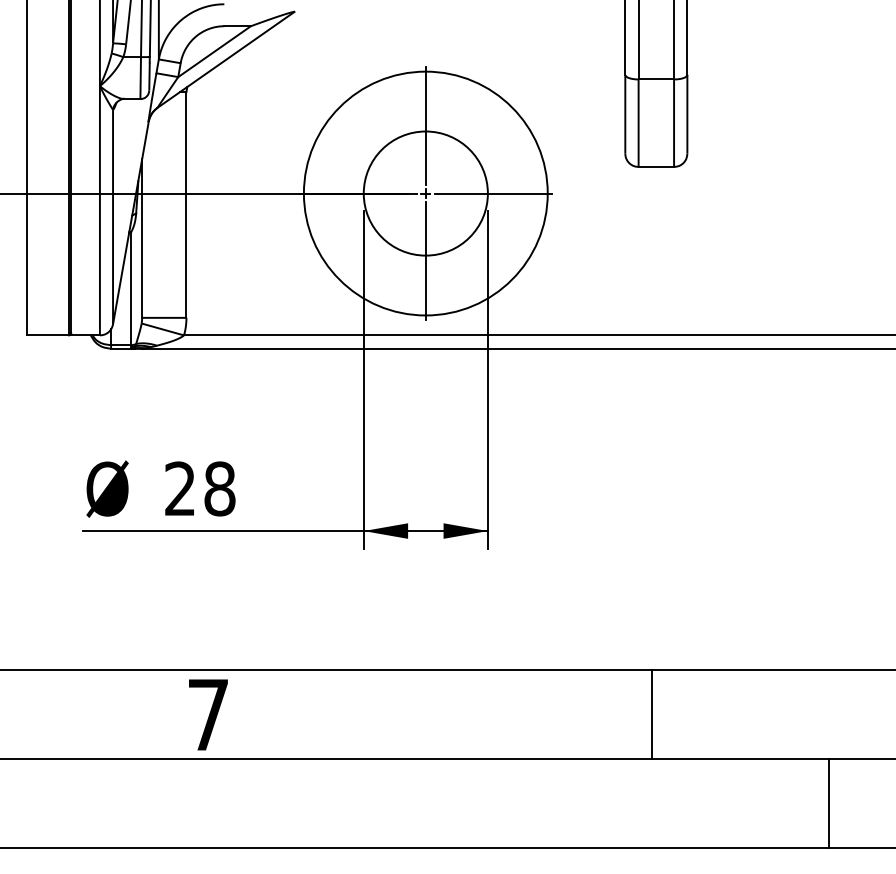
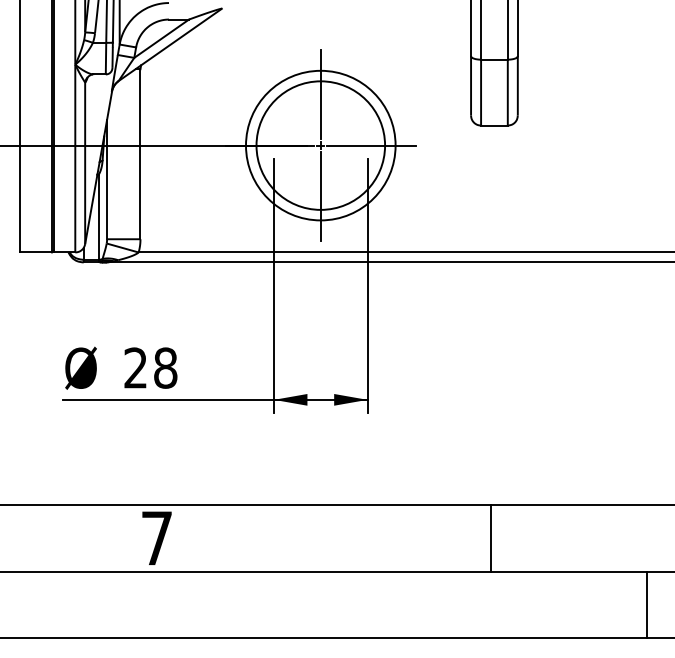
circle: (425, 193) -> (320, 145), size x0.7
circle: (425, 193) -> (320, 145), size x1.6
line: (829, 803) -> (646, 605), moved

